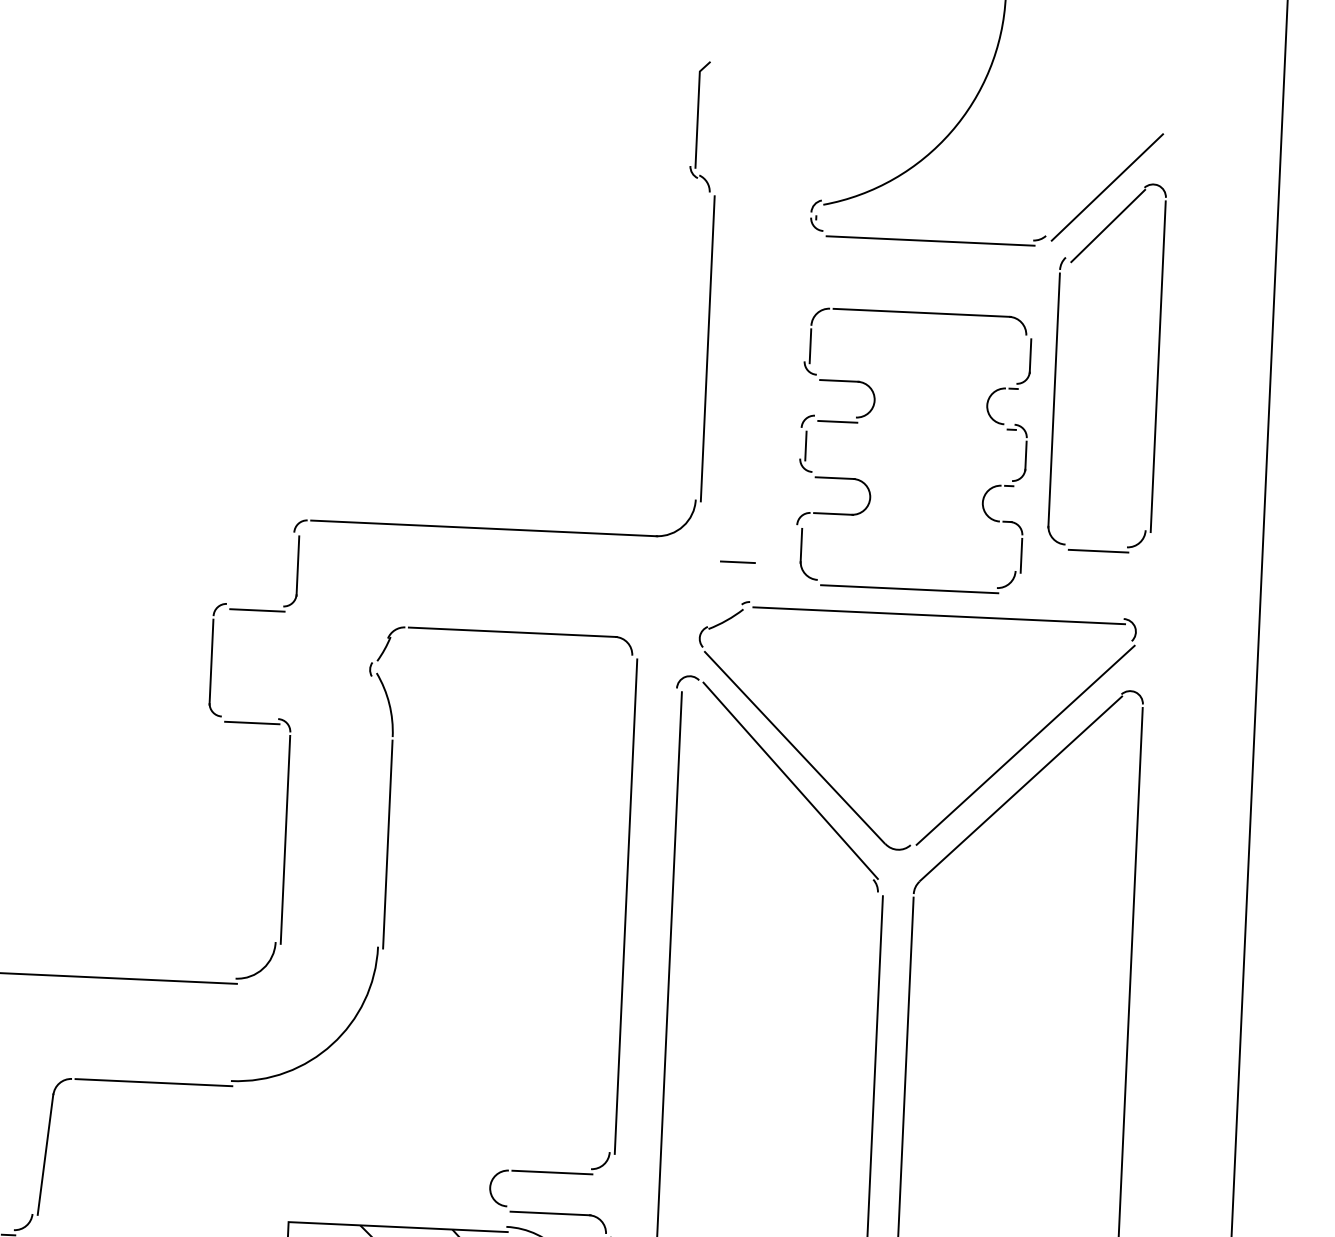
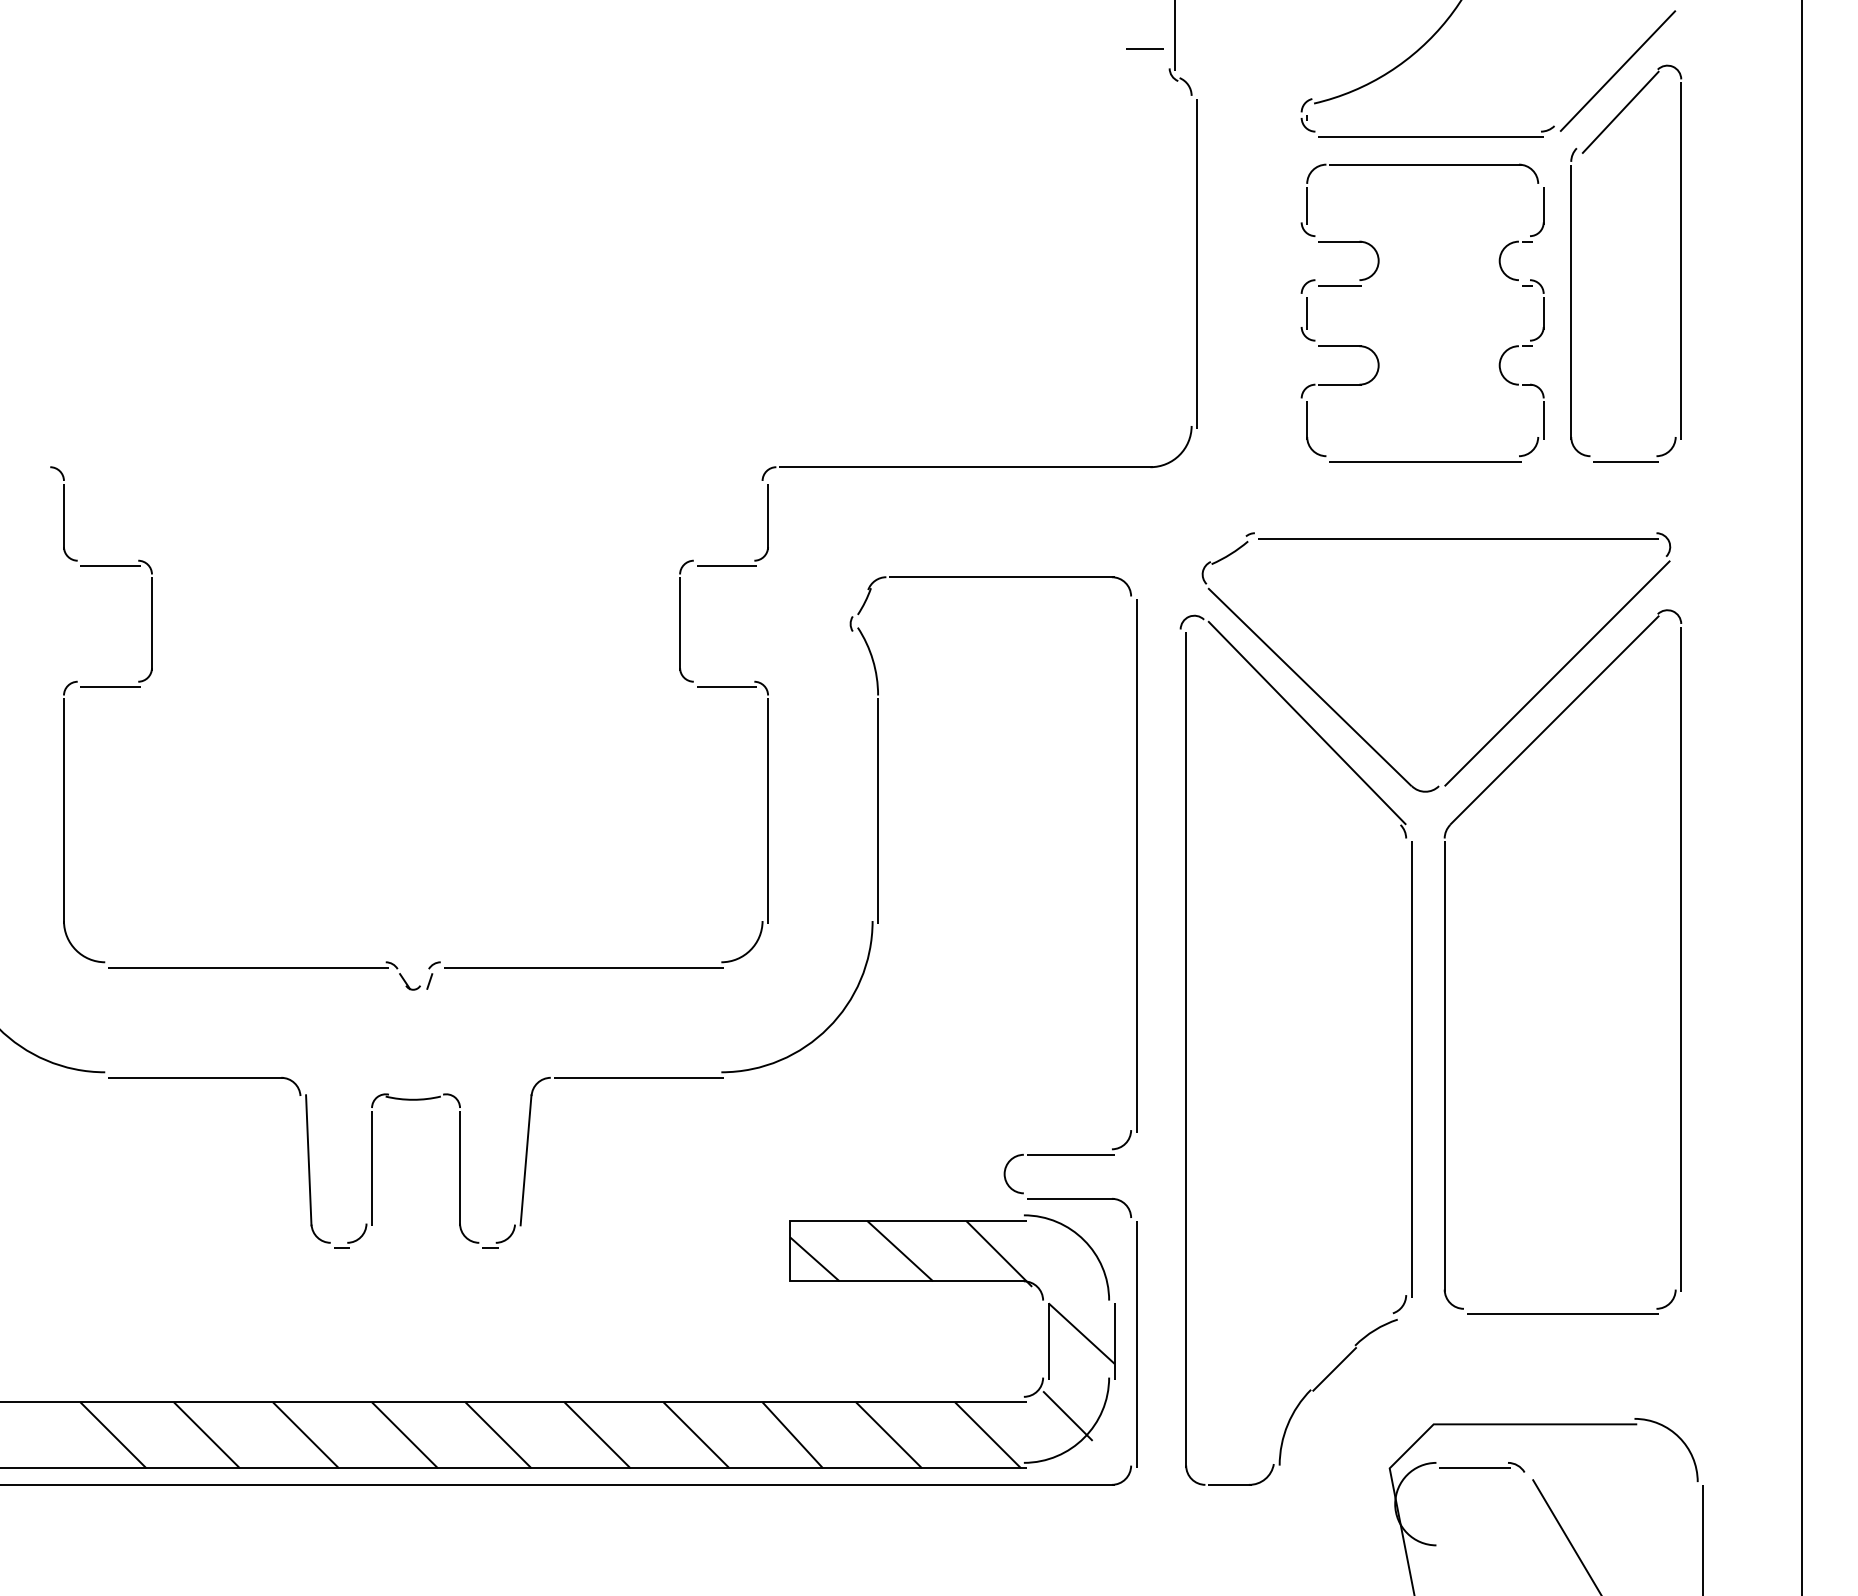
part: (871, 412) -> (1375, 273), moved
line: (737, 561) -> (1144, 48), moved

